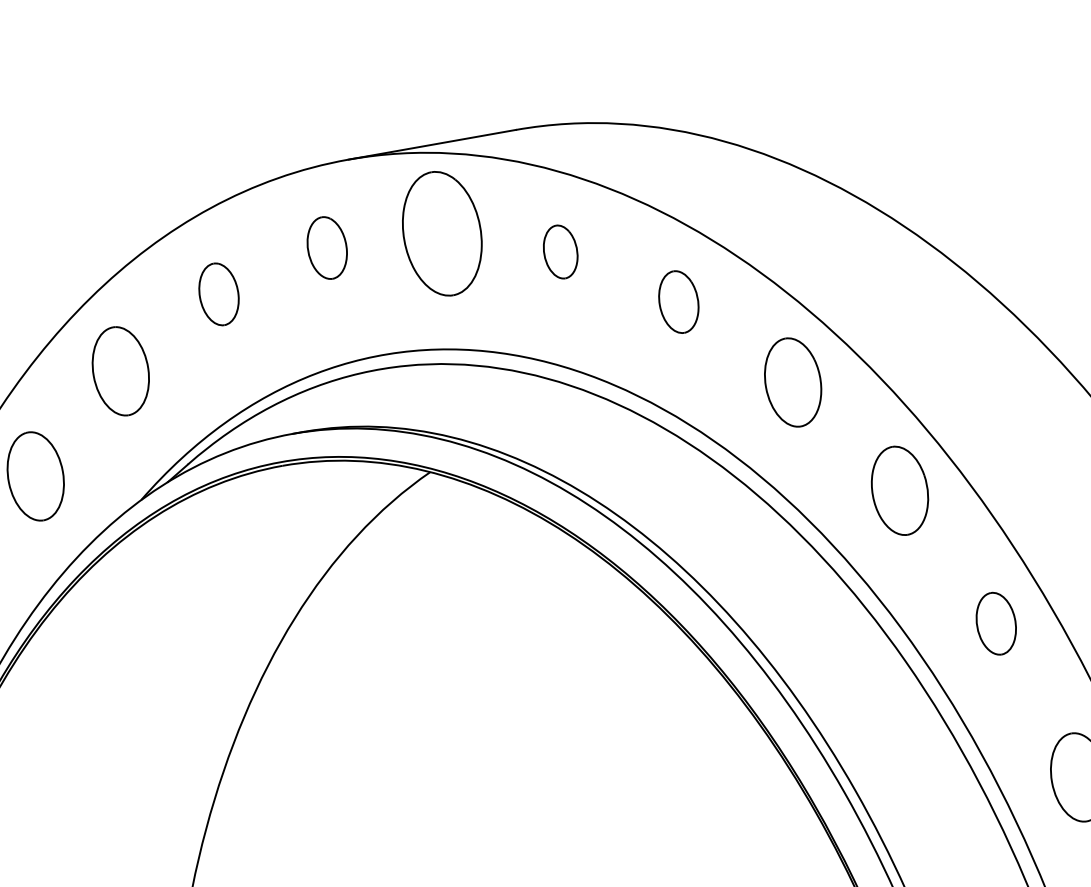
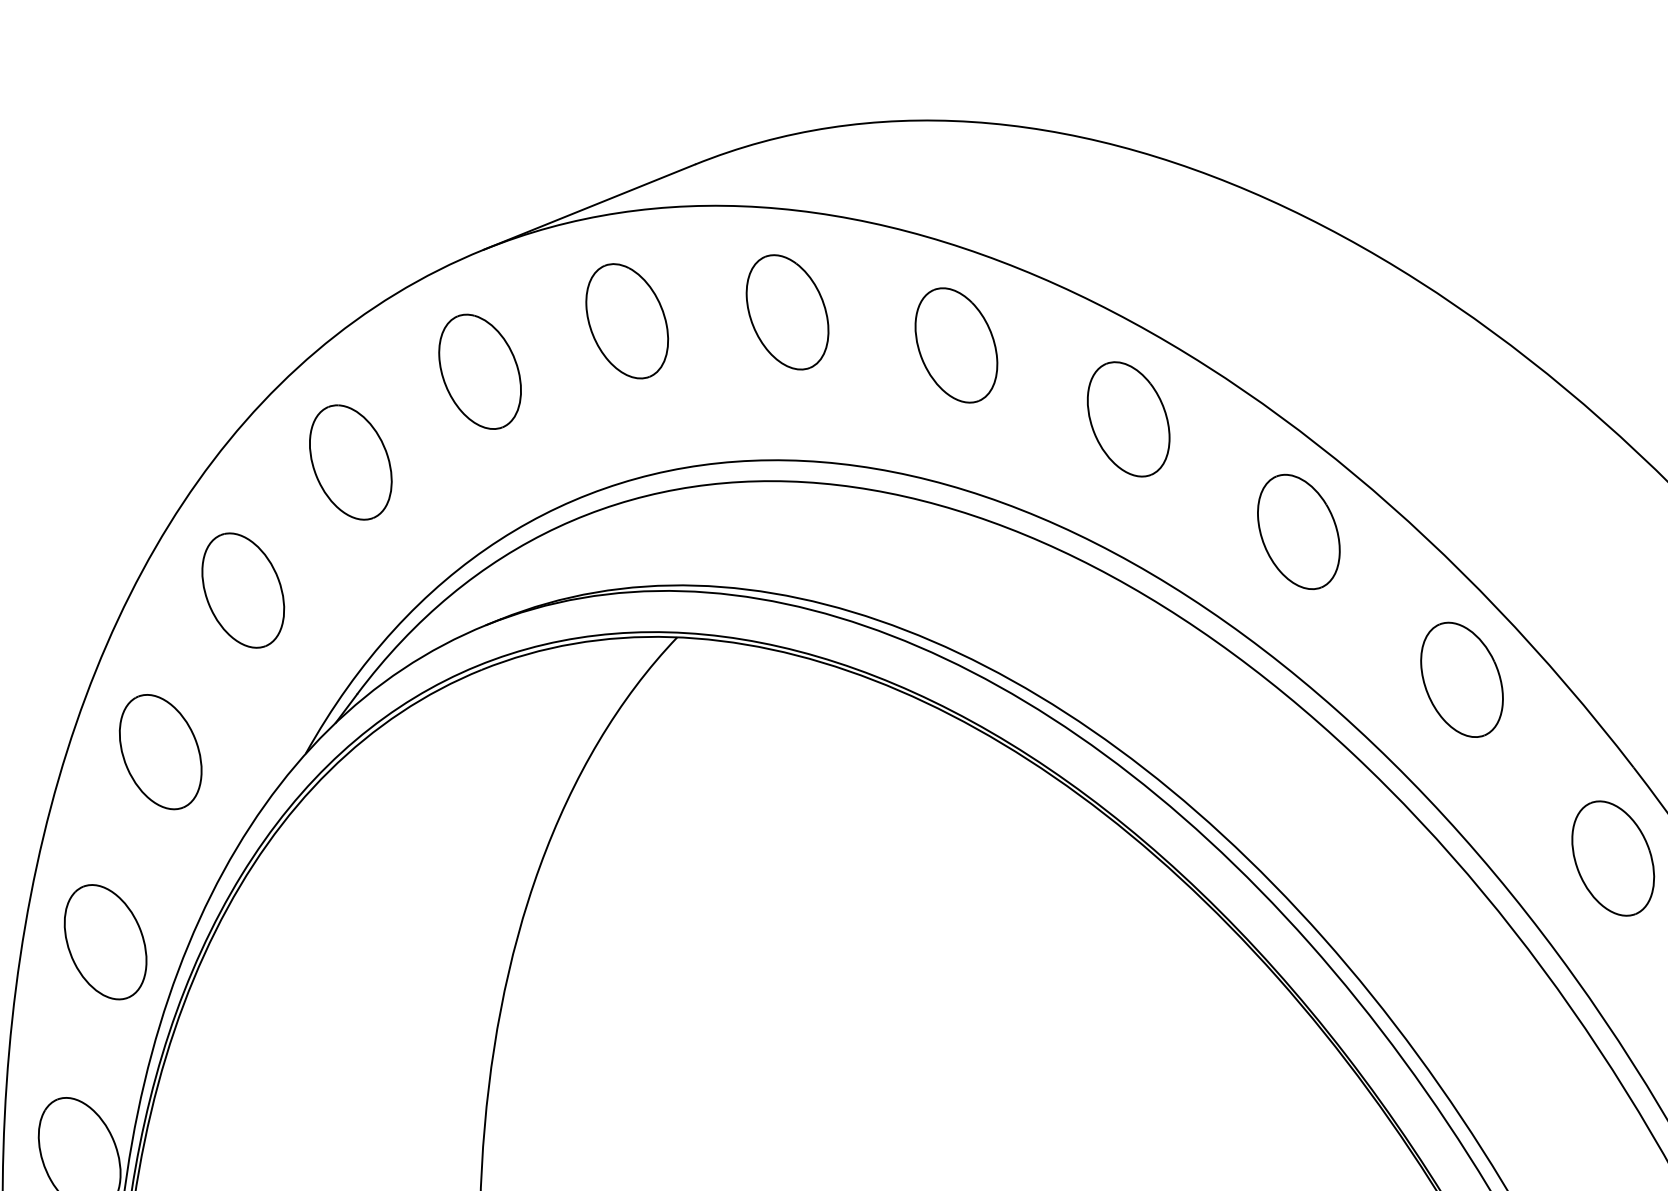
part: (442, 234) -> (627, 321), size x0.71
part: (326, 247) -> (479, 371), size x1.43
part: (560, 252) -> (787, 312), size x1.67
part: (218, 294) -> (350, 462), size x1.43
part: (678, 302) -> (956, 345), size x1.43
part: (995, 623) -> (1461, 679), size x1.43

